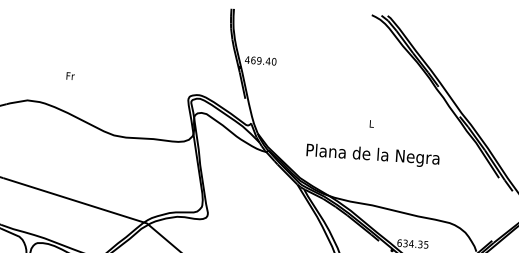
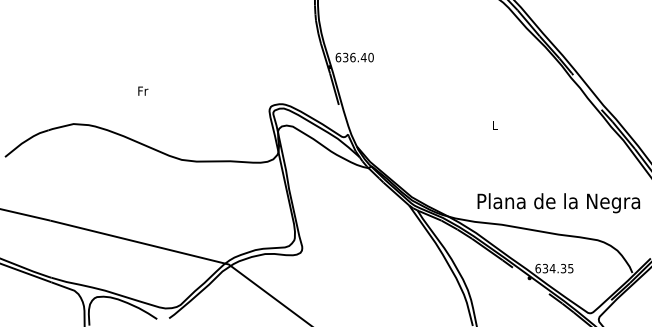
text: (253, 60) -> (345, 57), 469.40 -> 636.40
text: (70, 75) -> (143, 90), moved
text: (372, 155) -> (558, 203), moved

